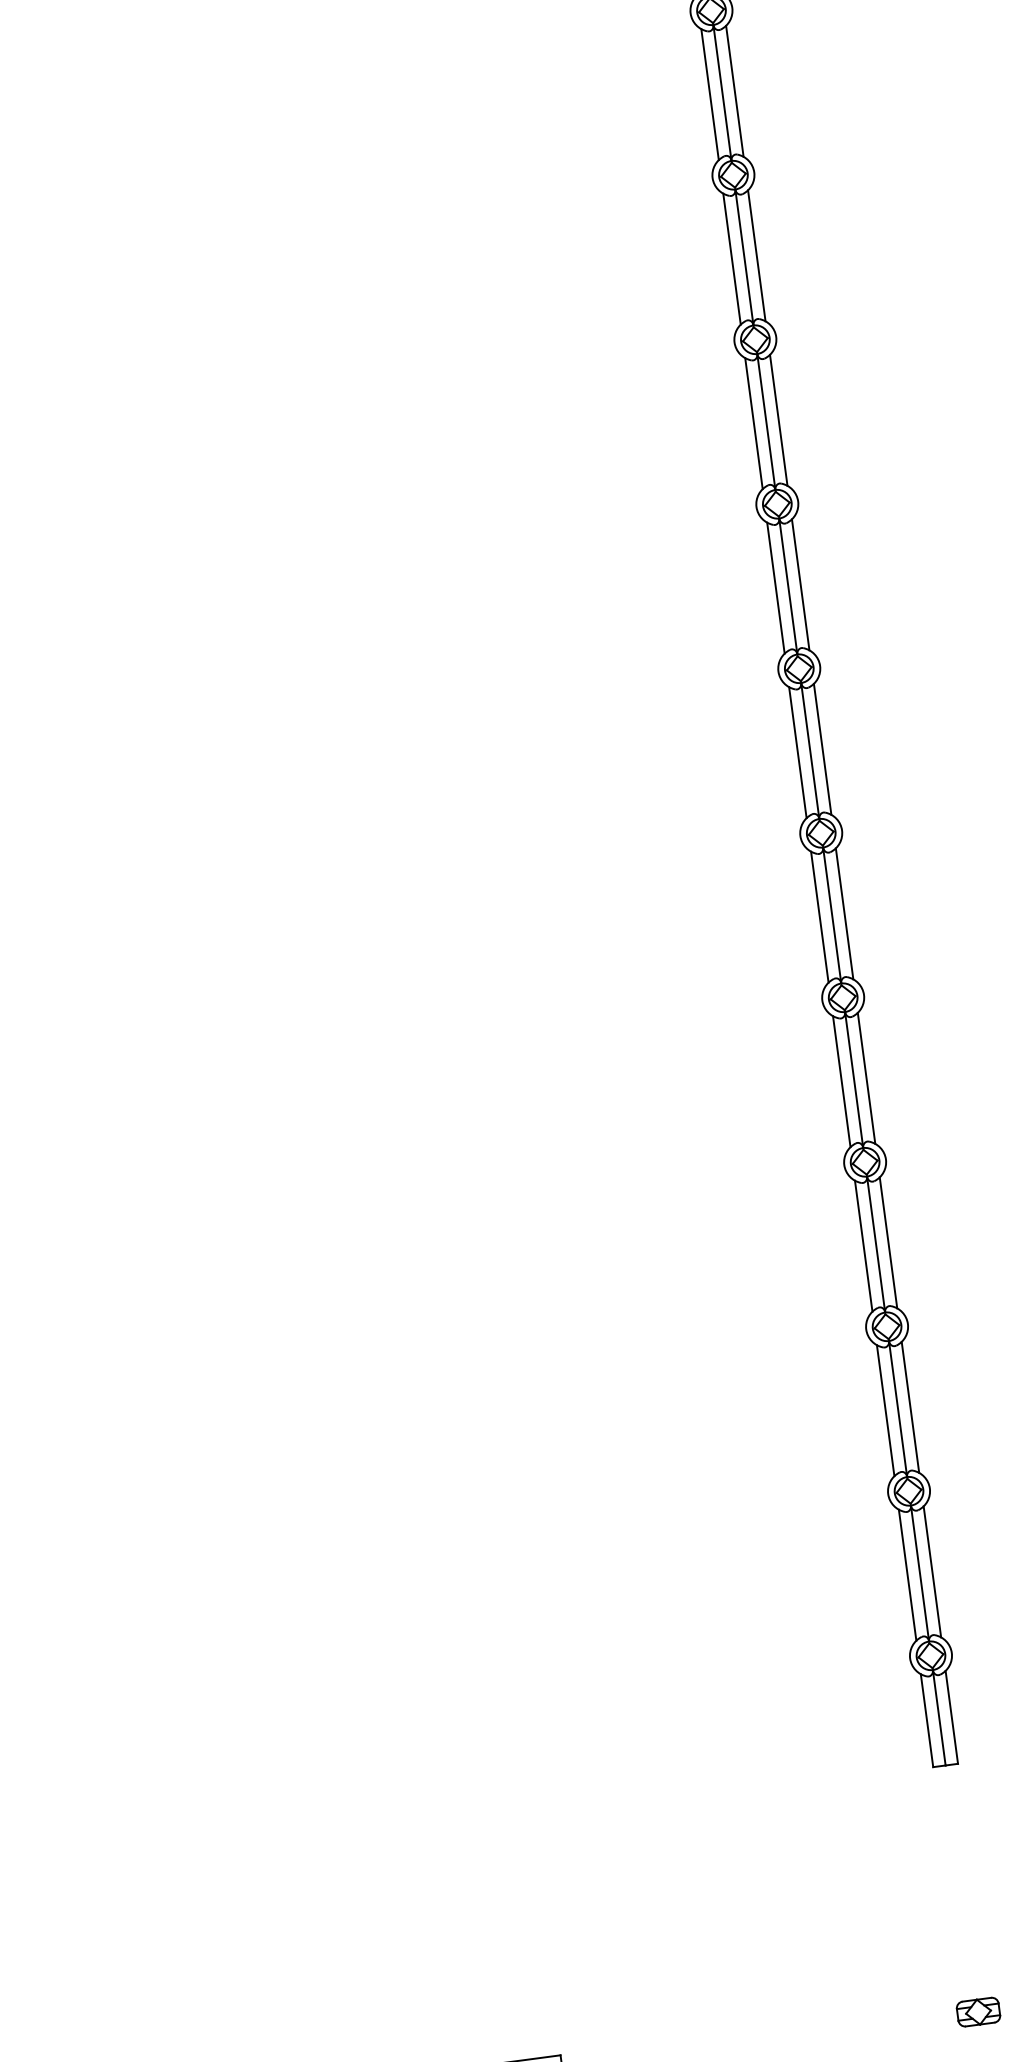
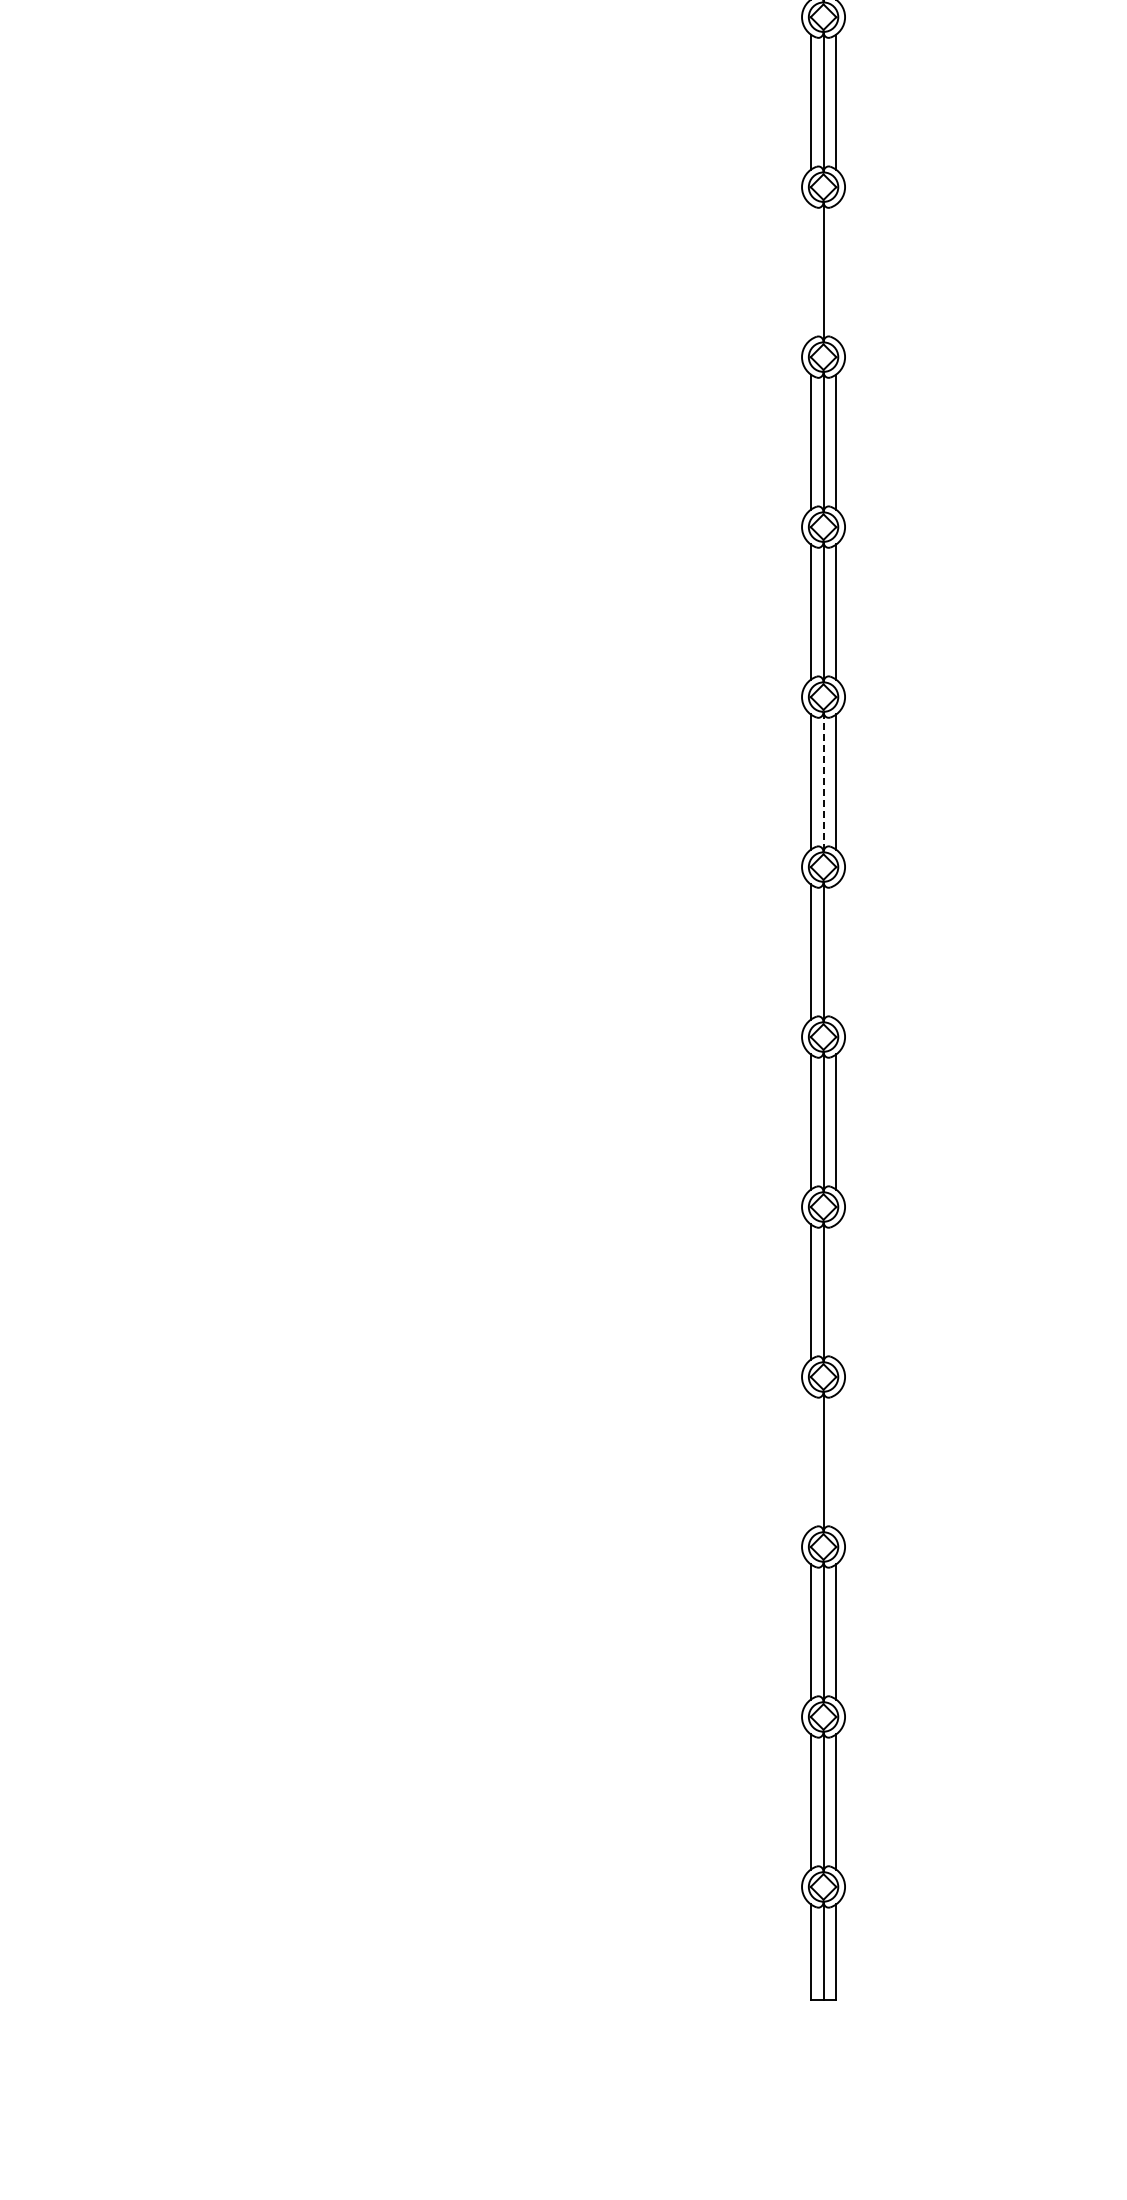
line: (734, 90) -> (836, 271), removed
line: (709, 94) -> (810, 271), removed
line: (788, 586) -> (823, 782), solid -> dashed
line: (822, 748) -> (836, 951), removed
line: (866, 1077) -> (836, 1291), removed
line: (888, 1242) -> (836, 1461), removed
line: (863, 1245) -> (810, 1461), removed

